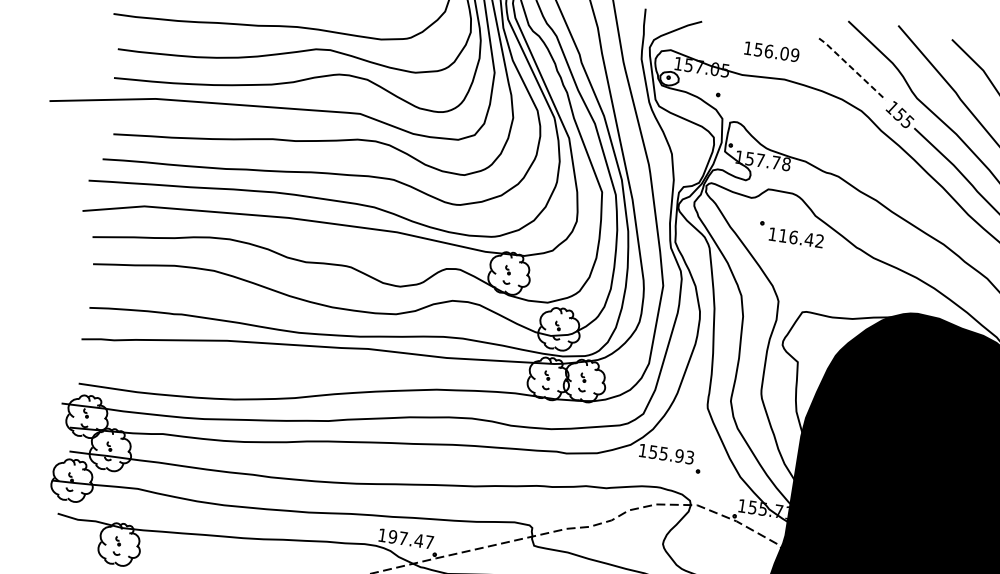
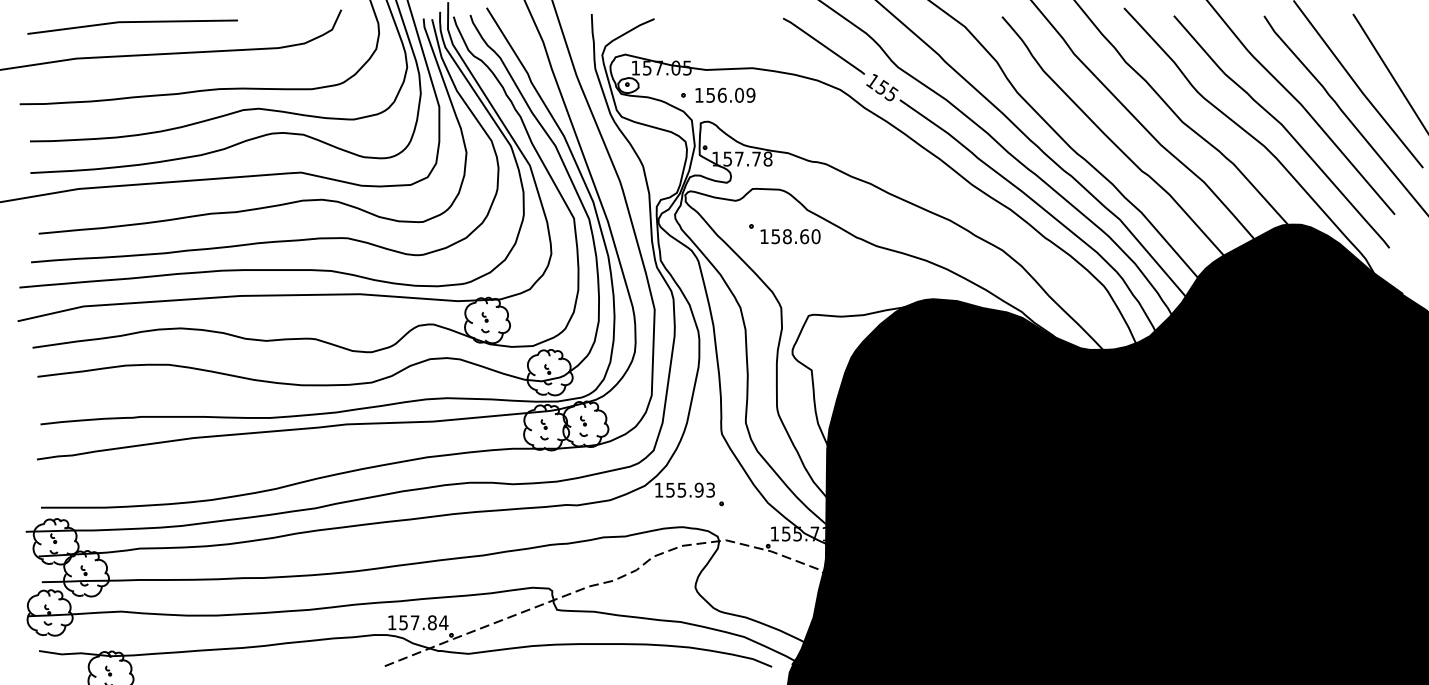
text: (772, 51) -> (725, 94), moved
line: (853, 68) -> (824, 45), dashed -> solid
text: (801, 238) -> (795, 236), 116.42 -> 158.60
text: (411, 539) -> (423, 622), 197.47 -> 157.84

